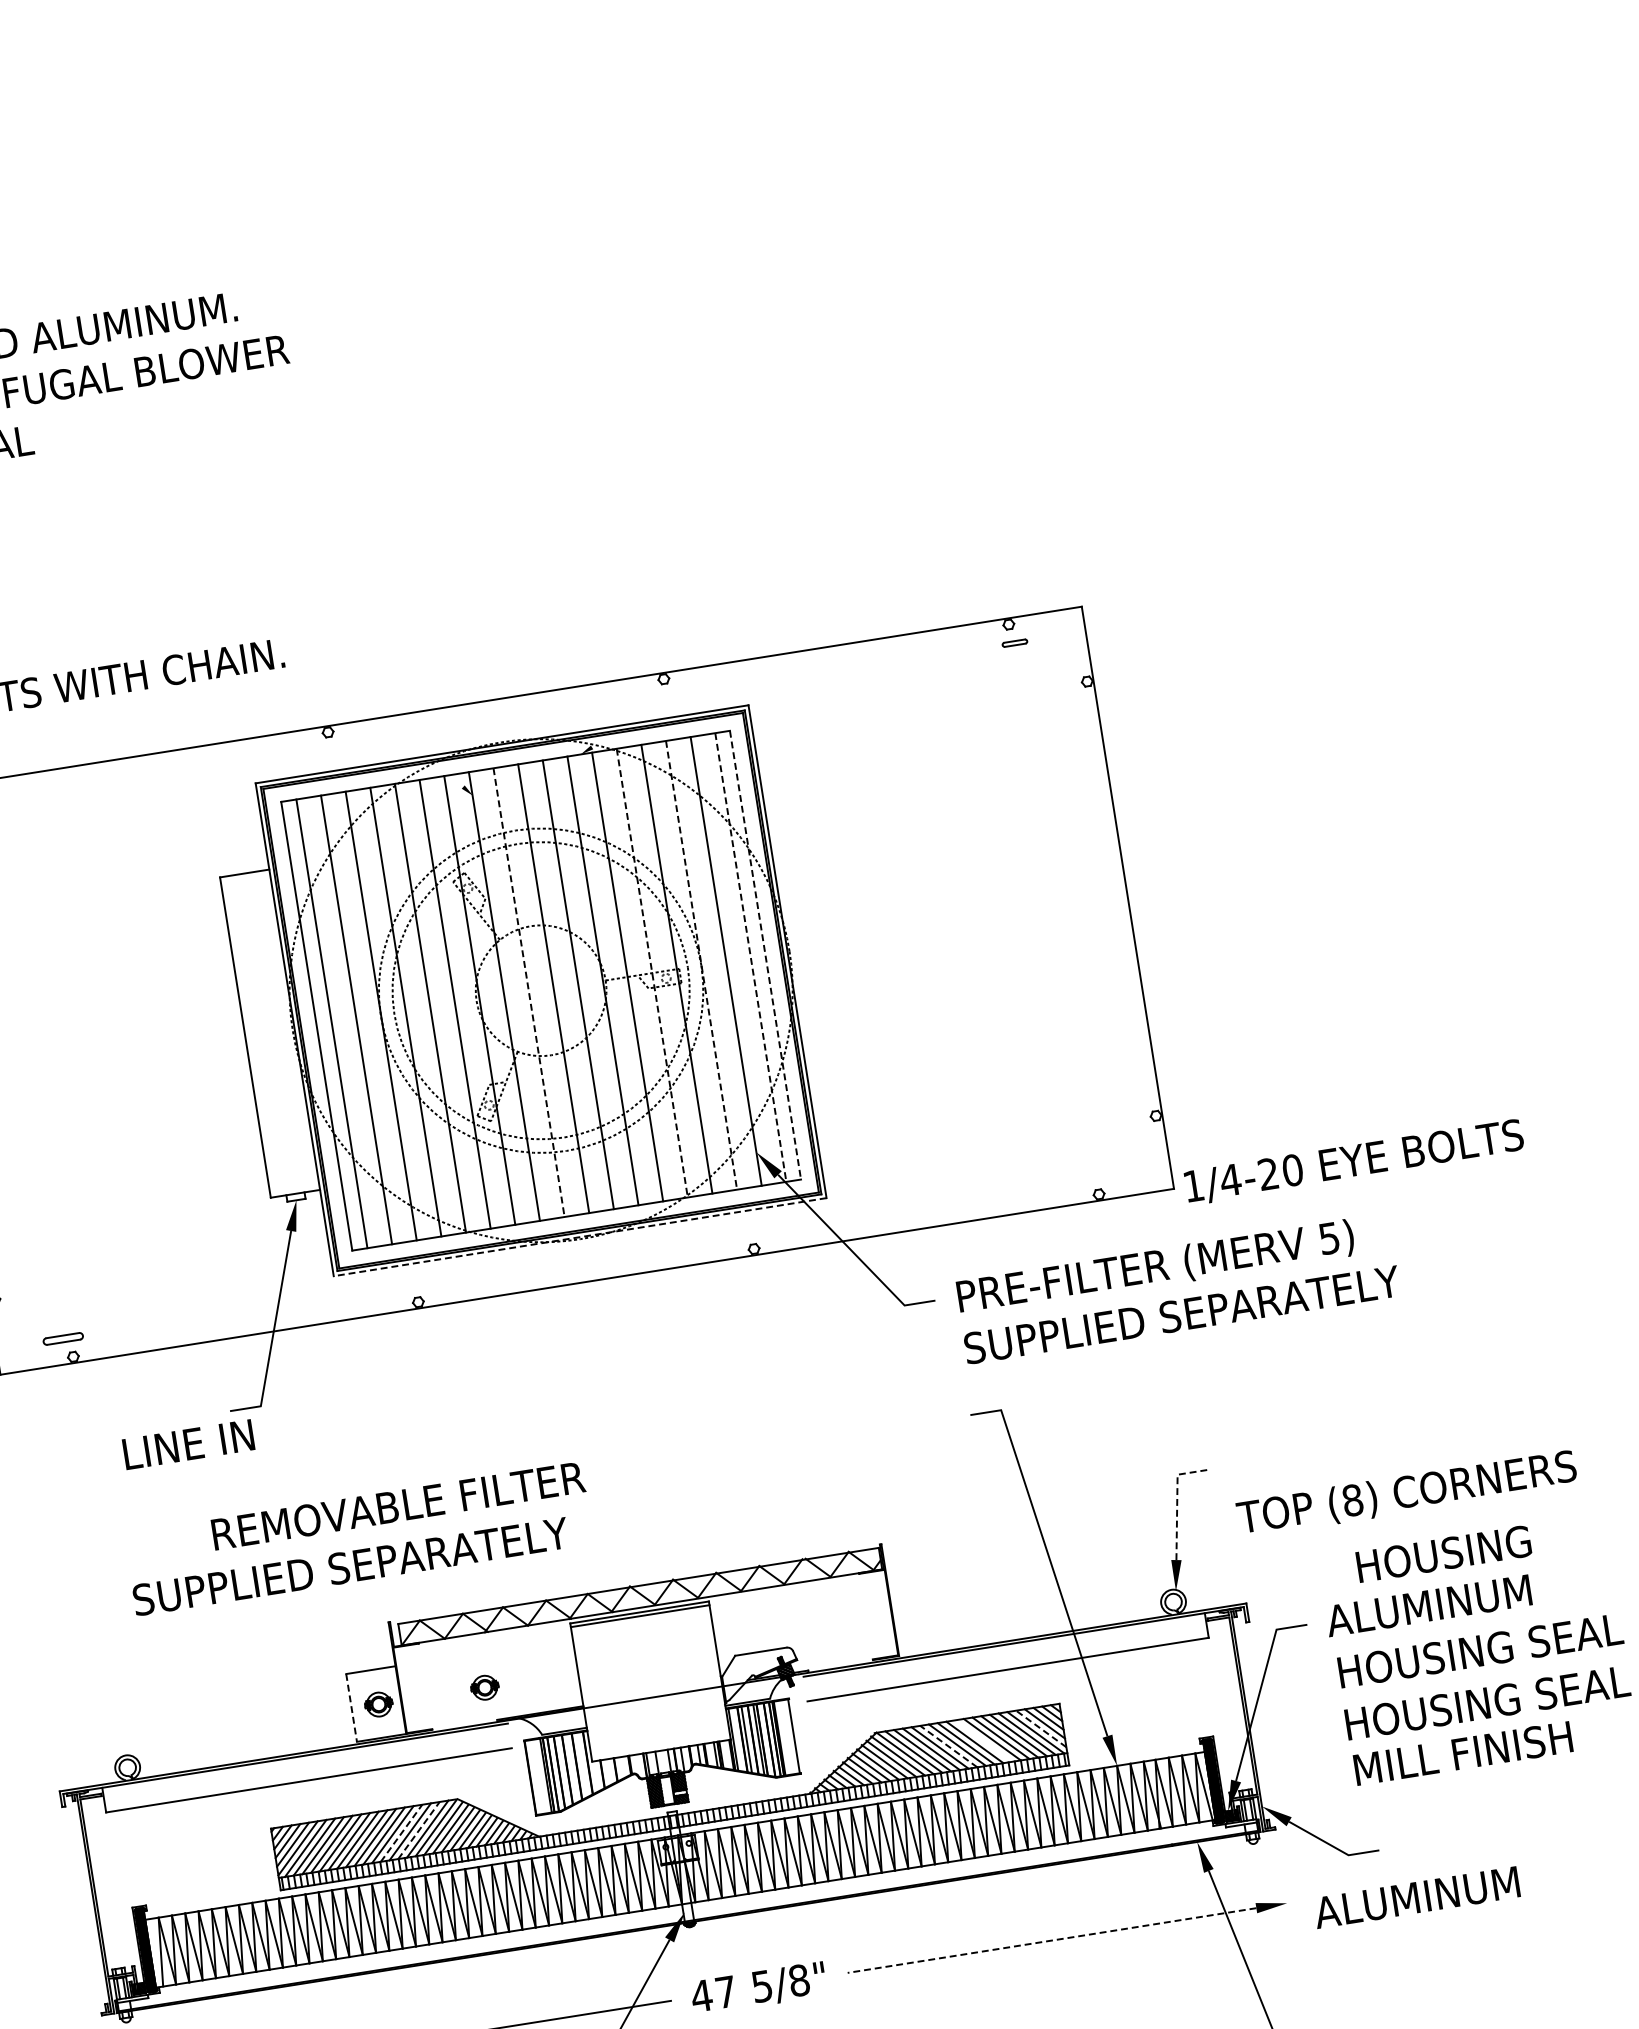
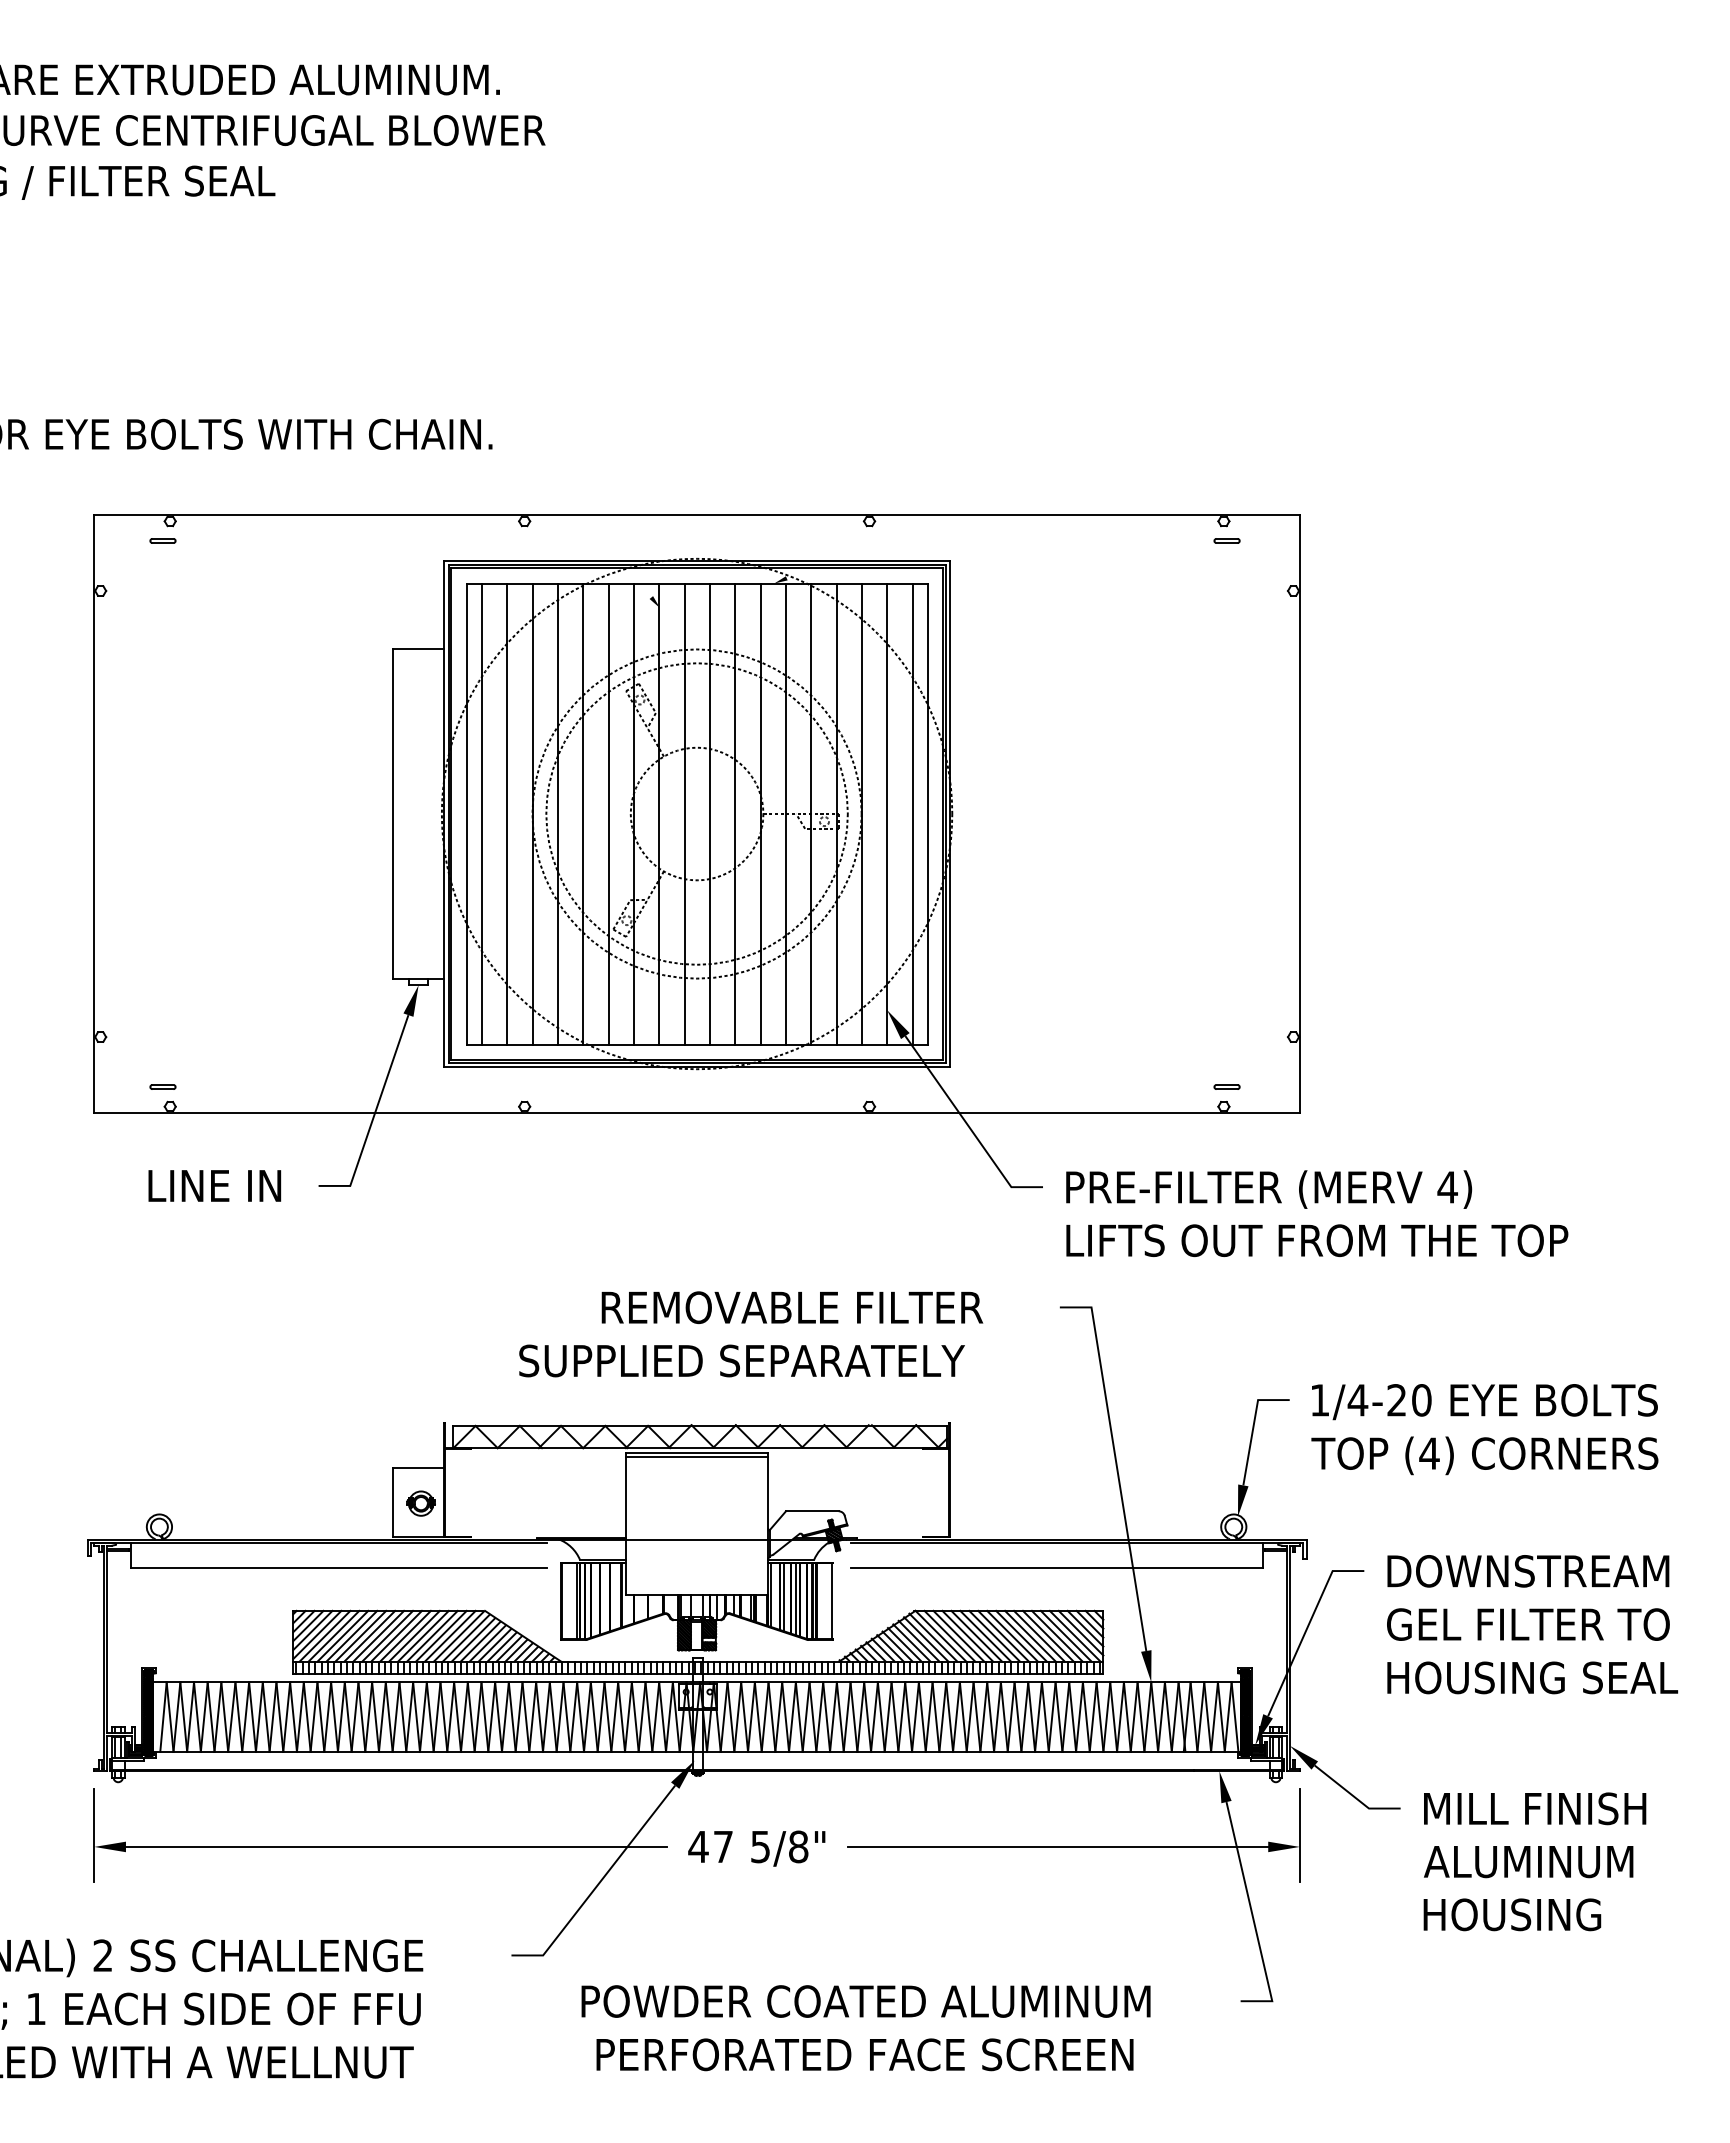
line: (765, 955) -> (927, 814), dashed -> solid
line: (750, 957) -> (912, 814), dashed -> solid
line: (701, 965) -> (861, 814), dashed -> solid
line: (652, 973) -> (811, 814), dashed -> solid
line: (528, 993) -> (684, 814), dashed -> solid
text: (1354, 1162) -> (1484, 1402), moved
part: (1098, 1174) -> (1226, 1086), added
line: (579, 1237) -> (696, 1067), dashed -> solid
text: (1329, 1238) -> (1447, 1187), 5) -> 4)
text: (1209, 1310) -> (1316, 1240), SUPPLIED SEPARATELY -> LIFTS OUT FROM THE TOP
part: (62, 1338) -> (162, 1086), size x0.62
text: (188, 1444) -> (214, 1185), moved
text: (1352, 1500) -> (1429, 1453), (8) -> (4)
line: (1177, 1501) -> (1253, 1426), dashed -> solid
text: (398, 1505) -> (792, 1307), moved
text: (1443, 1553) -> (1512, 1914), moved
text: (350, 1566) -> (741, 1360), moved
text: (1465, 1600) -> (1526, 1571), ALUMINUM -> DOWNSTREAM
text: (1480, 1650) -> (1533, 1624), HOUSING SEAL -> GEL FILTER TO
part: (484, 1687) -> (529, 1503), removed
line: (351, 1707) -> (393, 1502), dashed -> solid
line: (1041, 1729) -> (1081, 1633), dashed -> solid
line: (983, 1740) -> (1021, 1635), added
line: (948, 1746) -> (985, 1636), dashed -> solid
text: (1463, 1753) -> (1535, 1808), moved
line: (419, 1830) -> (441, 1636), dashed -> solid
line: (401, 1833) -> (423, 1636), dashed -> solid
line: (1285, 1892) -> (1299, 1835), added
text: (1416, 1898) -> (1528, 1862), moved
line: (1052, 1940) -> (1058, 1846), dashed -> solid

